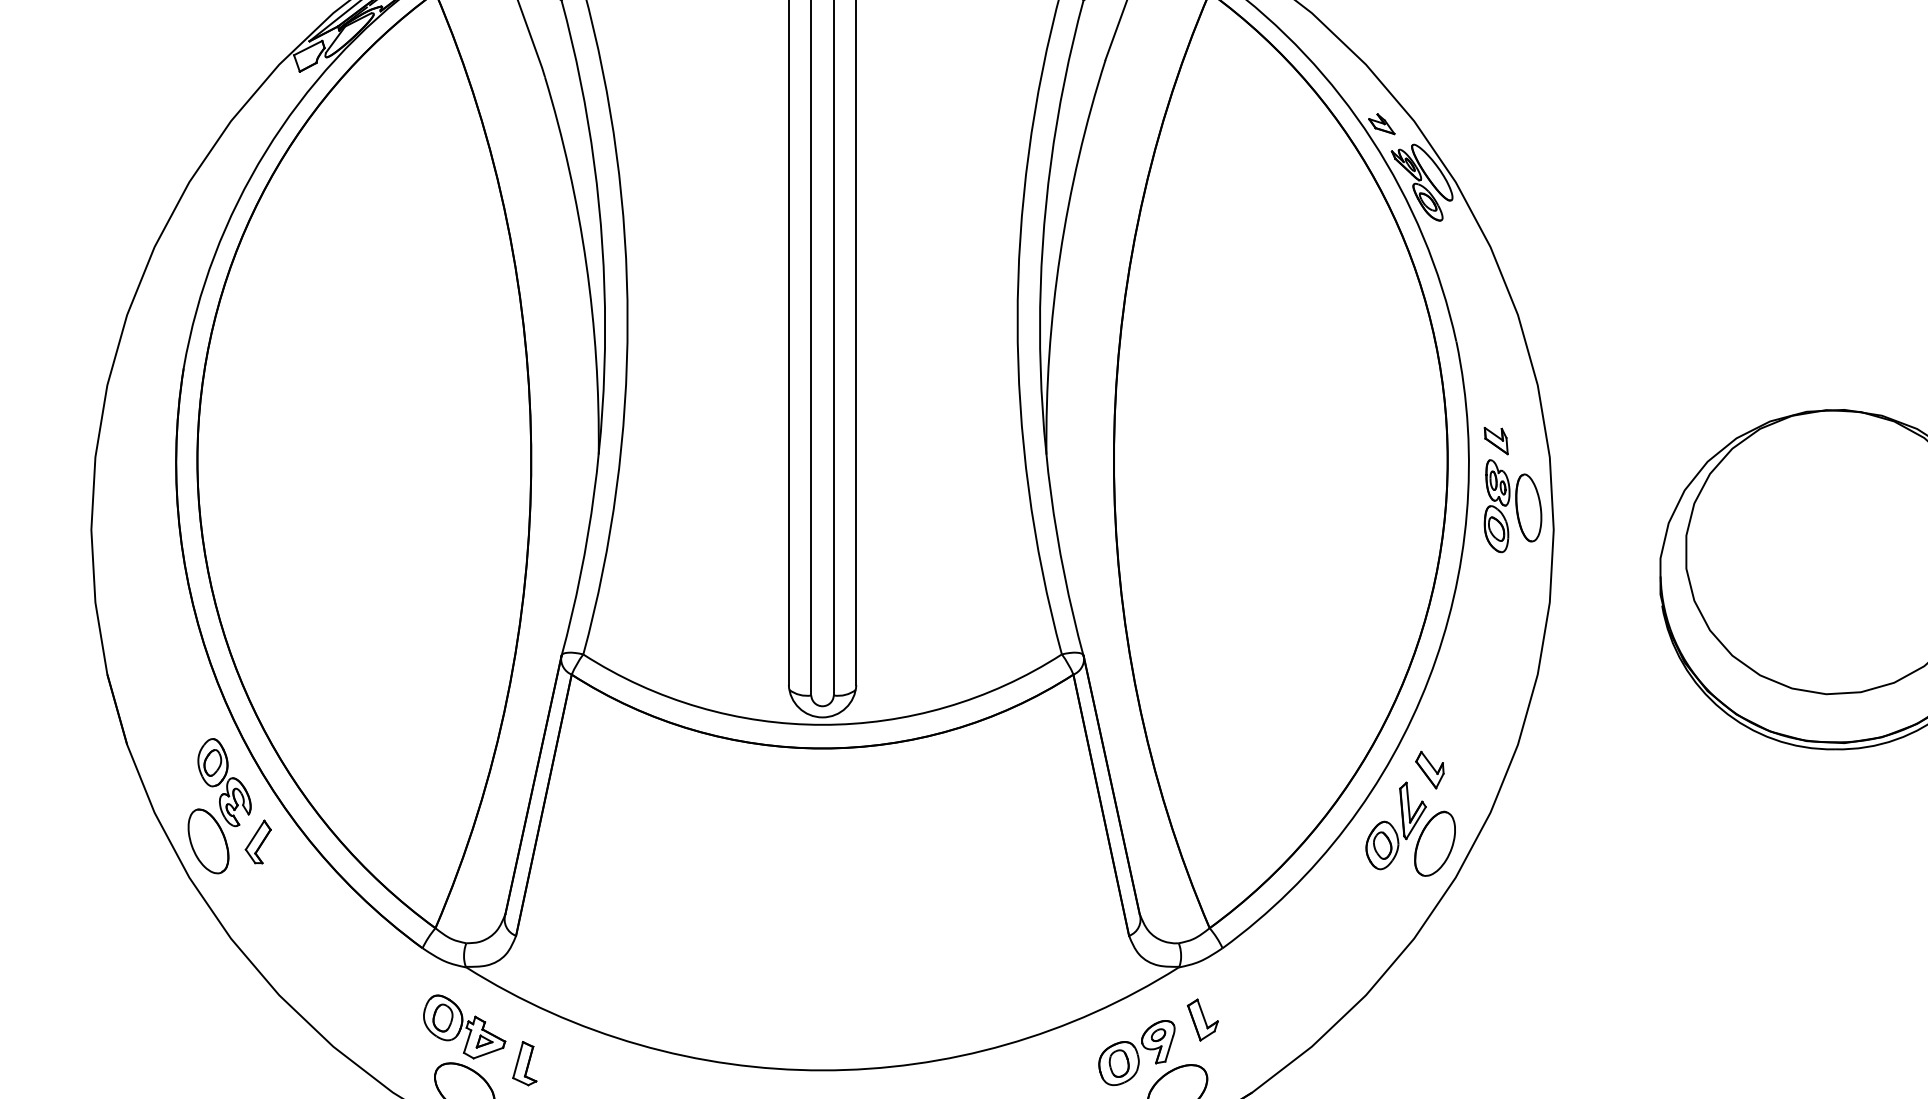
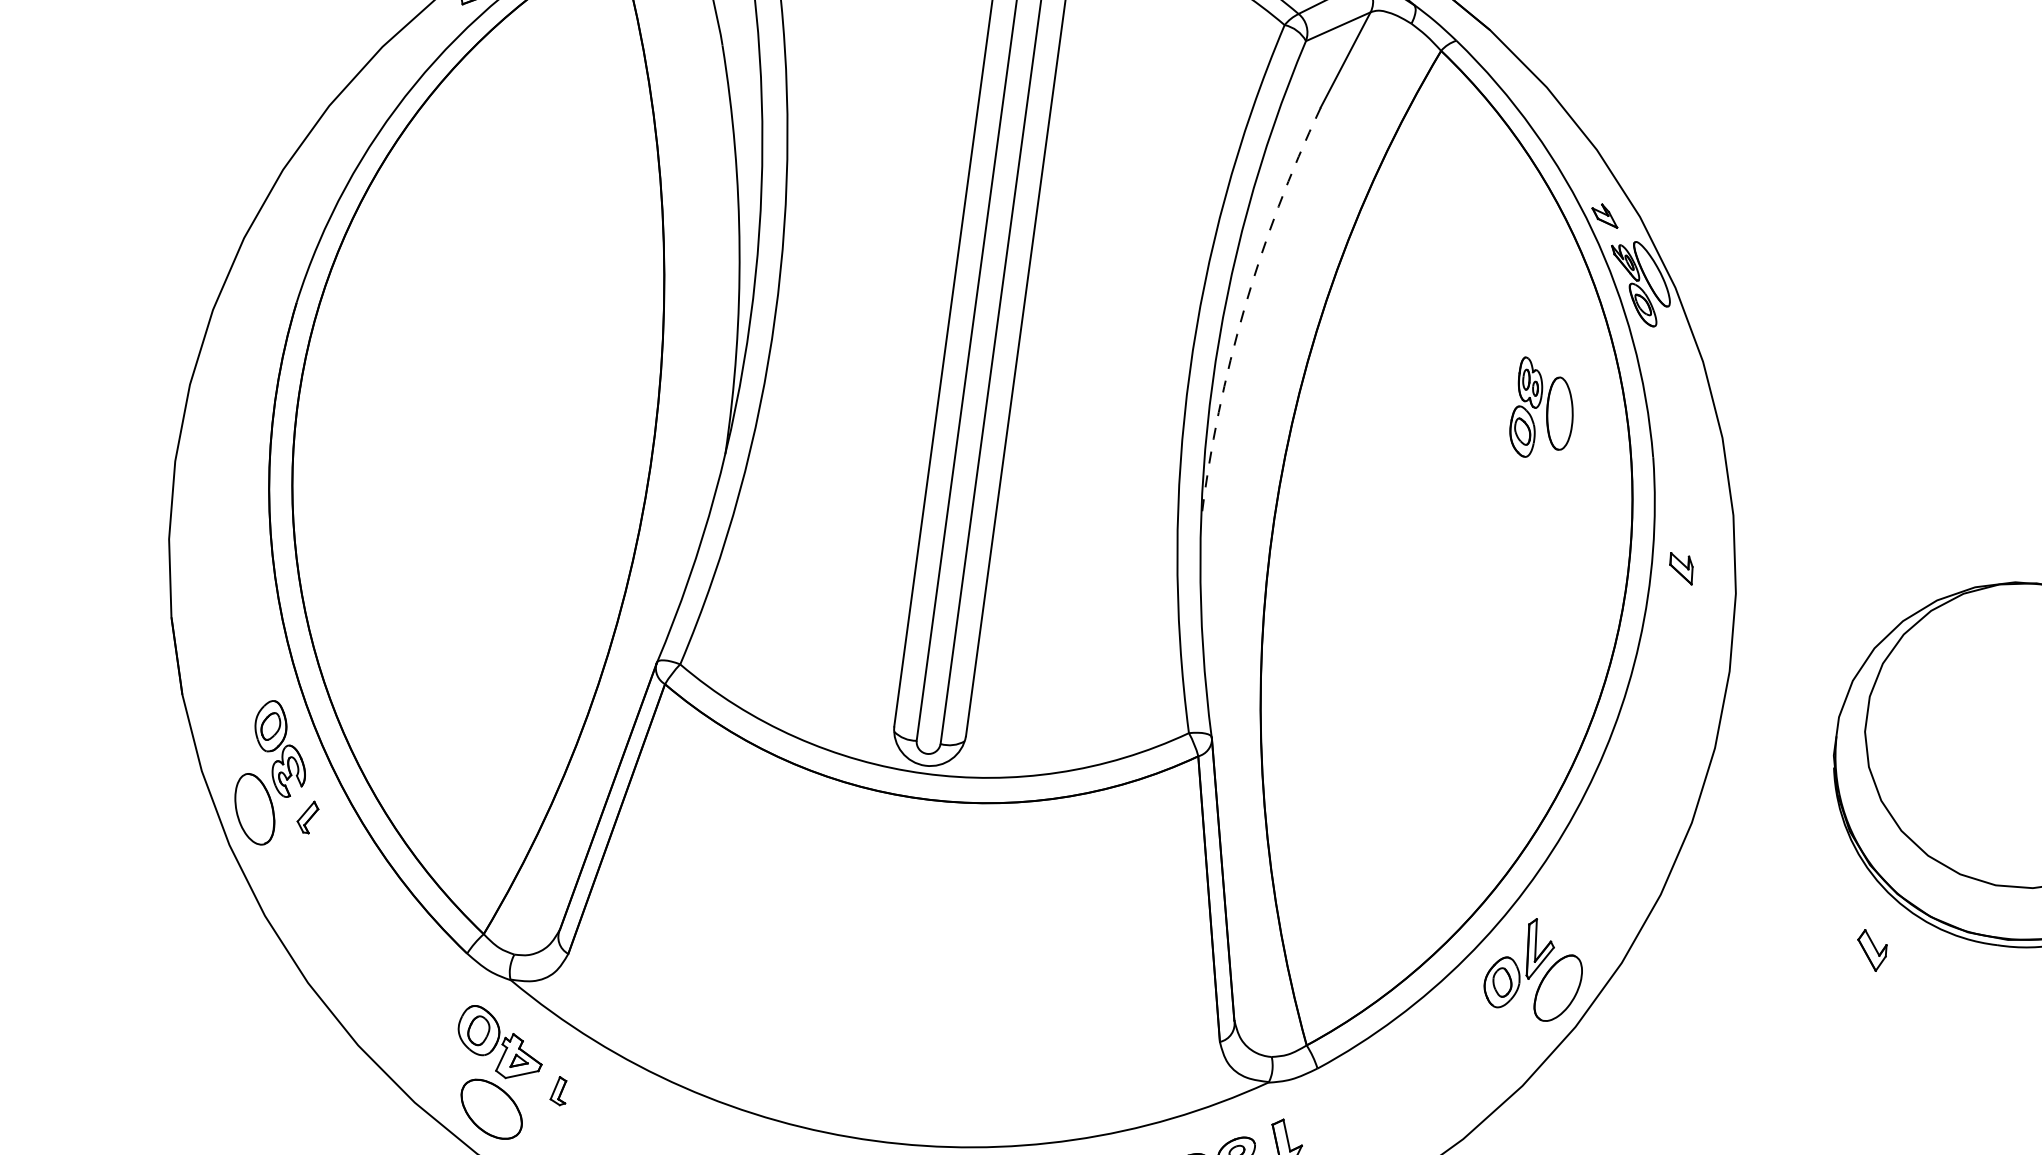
arc: (1060, 255) -> (1244, 308), solid -> dashed
part: (1512, 506) -> (1542, 409), moved
part: (1429, 769) -> (1871, 949), moved
part: (257, 841) -> (307, 816), size x0.7
part: (524, 1063) -> (558, 1090), size x0.6

